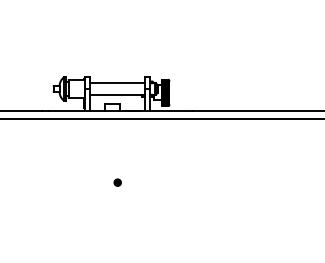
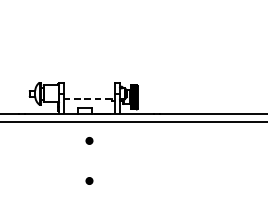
line: (117, 83) -> (89, 88), removed
line: (117, 95) -> (89, 99), solid -> dashed
part: (117, 139) -> (89, 140), added

